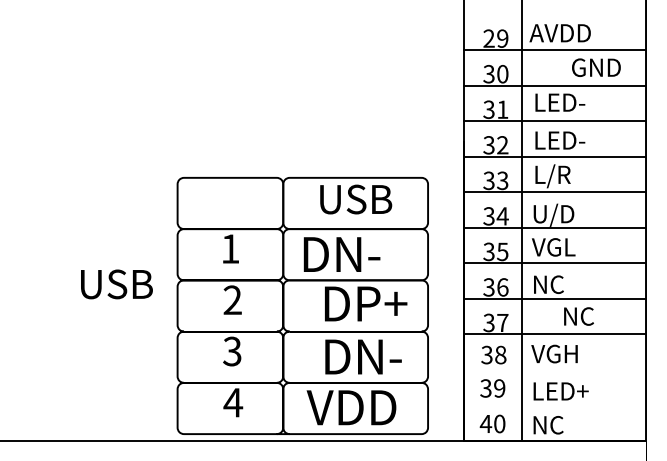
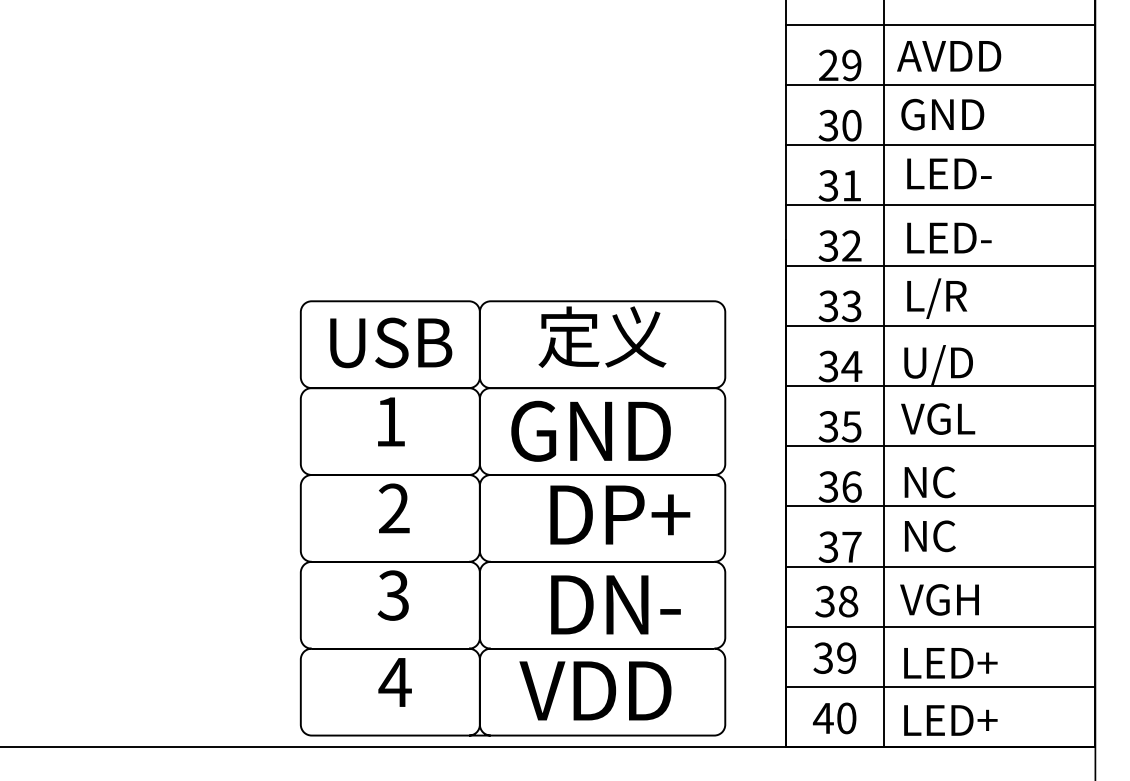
line: (554, 14) -> (939, 24), added
text: (596, 67) -> (942, 114), moved
text: (355, 198) -> (602, 336), USB -> 定义
text: (348, 254) -> (590, 431), DN- -> GND
text: (116, 284) -> (390, 343), moved
text: (578, 316) -> (929, 536), moved
line: (554, 369) -> (939, 626), added
line: (554, 405) -> (939, 687), added
text: (561, 425) -> (951, 720), NC -> LED+

